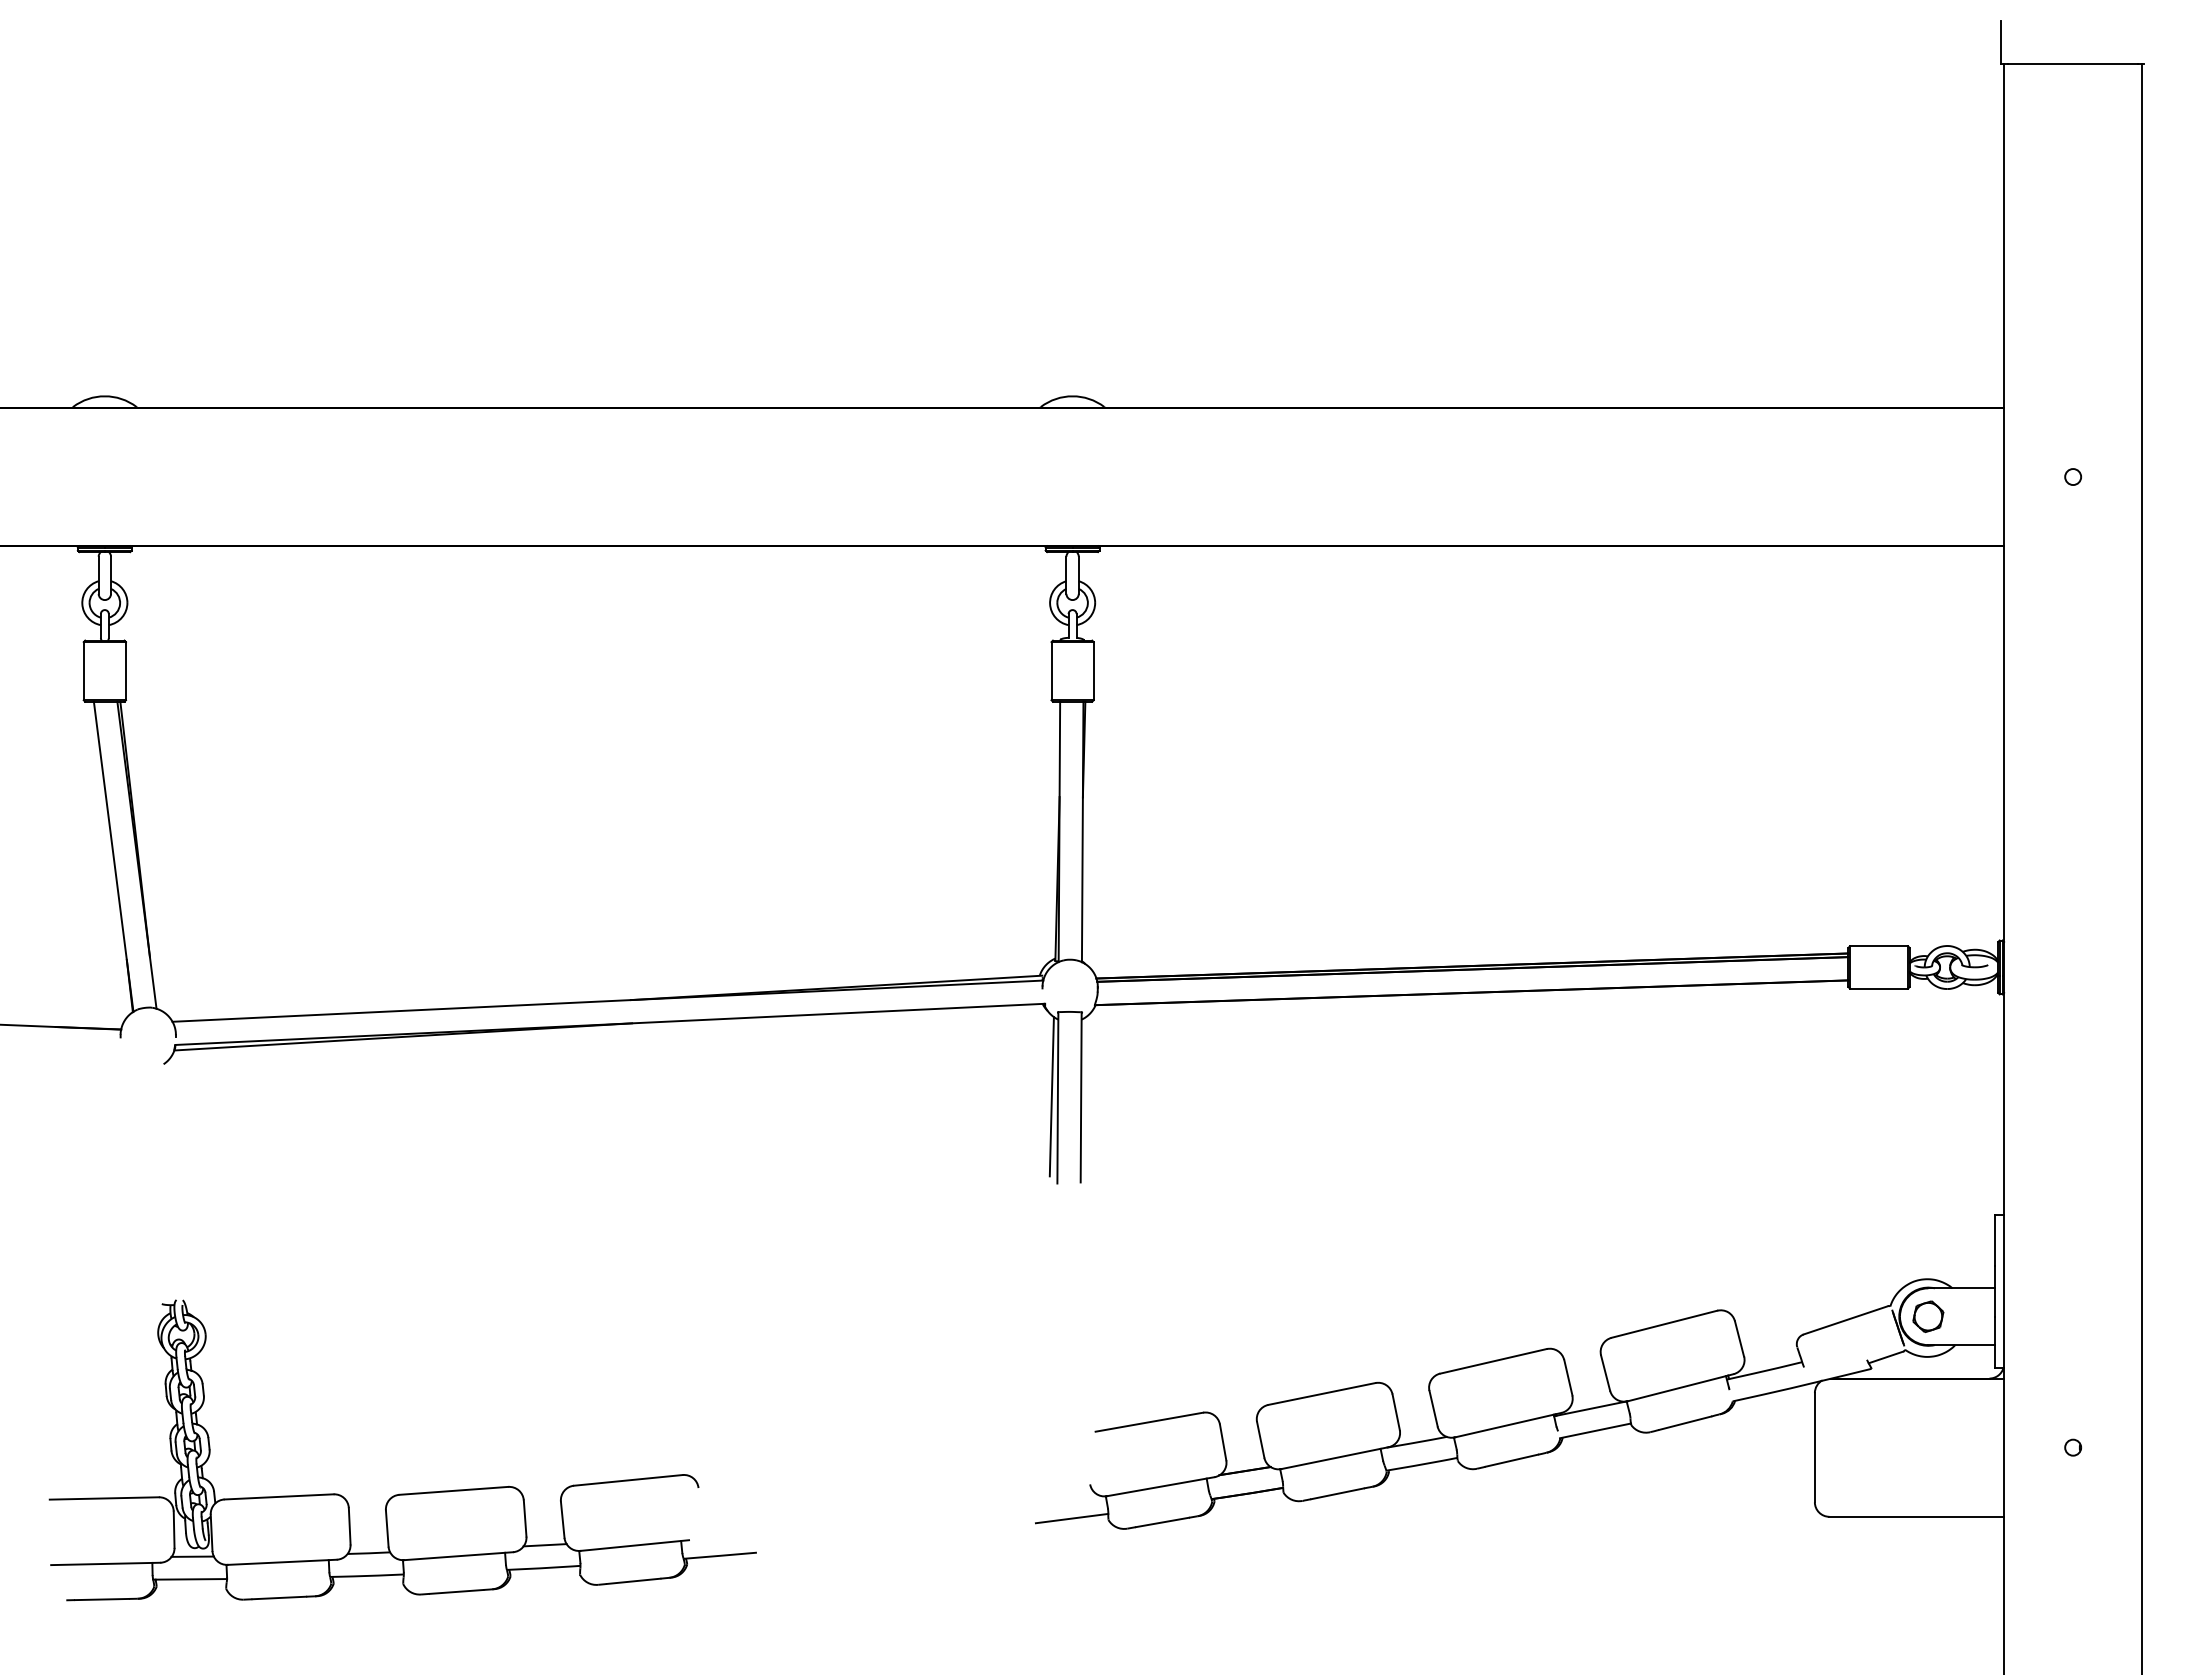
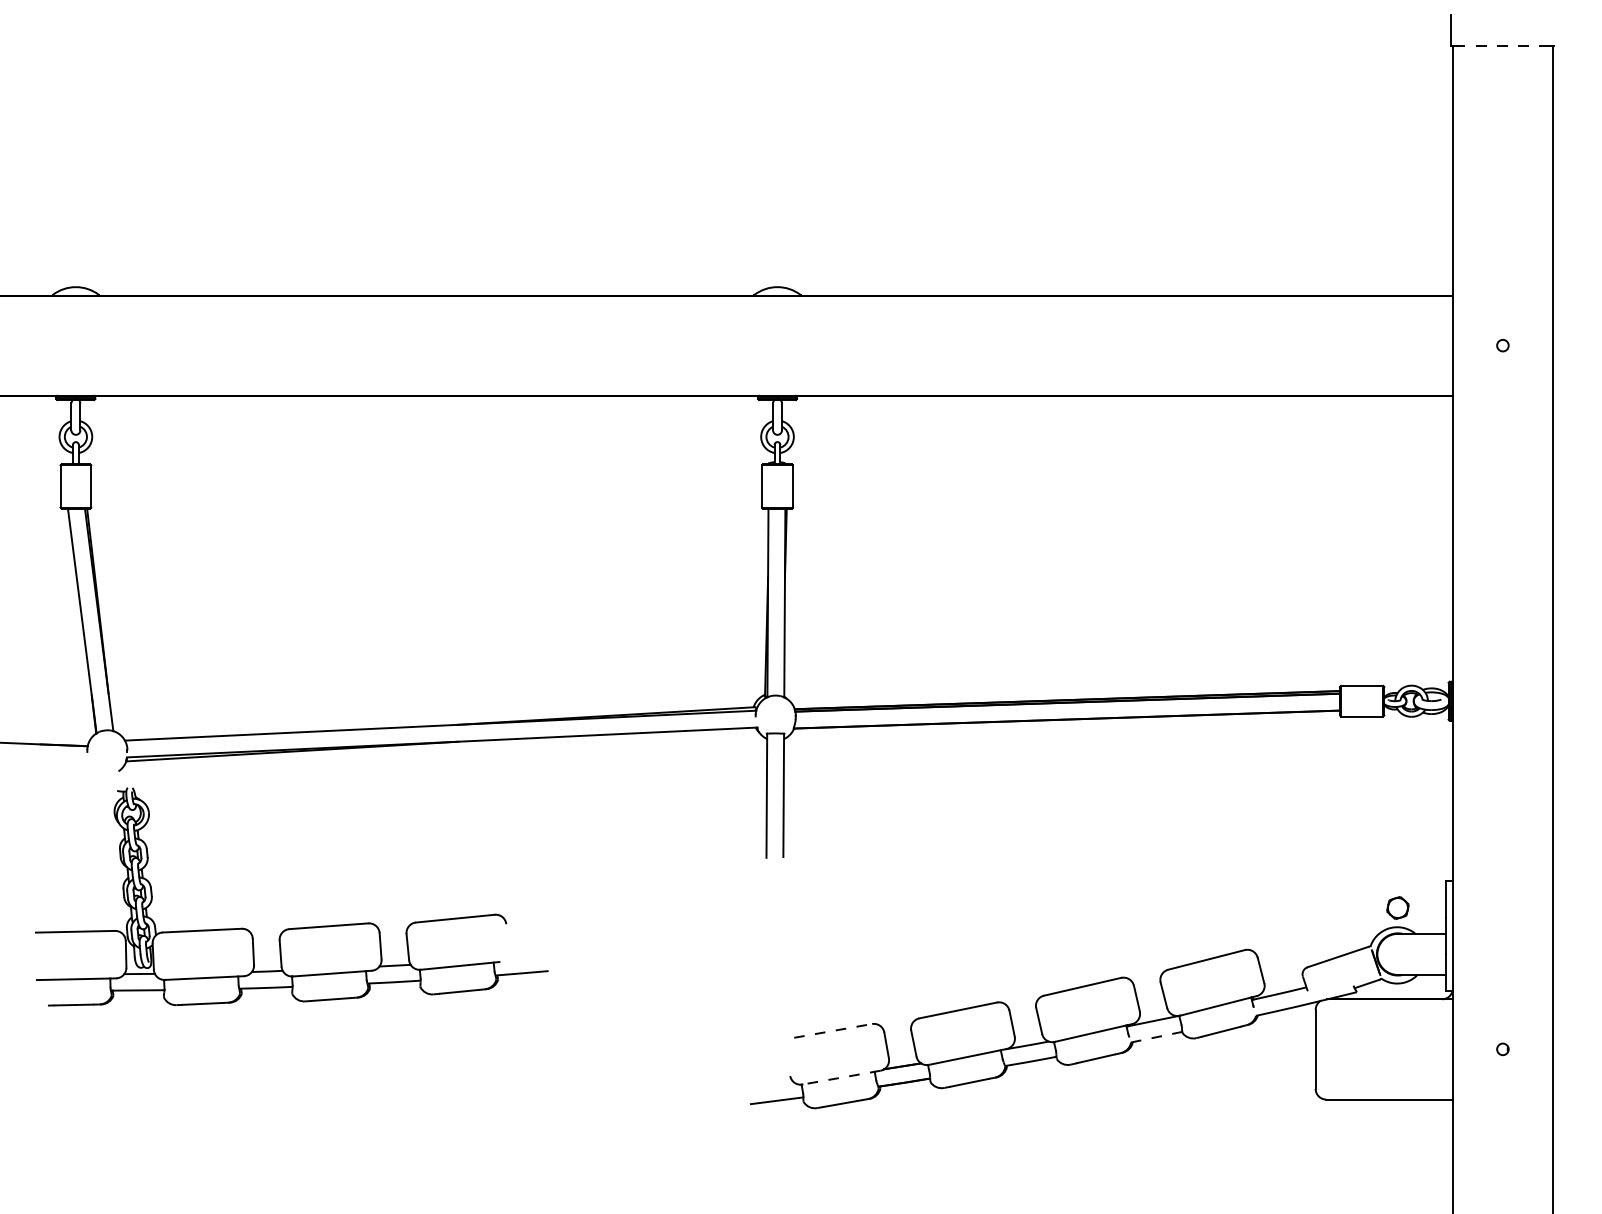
line: (2073, 64) -> (1503, 46), solid -> dashed
line: (1051, 1096) -> (762, 794), removed
part: (1928, 1316) -> (1398, 907), moved
line: (1149, 1422) -> (833, 1031), solid -> dashed
line: (1596, 1430) -> (1157, 1036), solid -> dashed
line: (1160, 1486) -> (841, 1077), solid -> dashed
part: (402, 1493) -> (291, 928), moved

